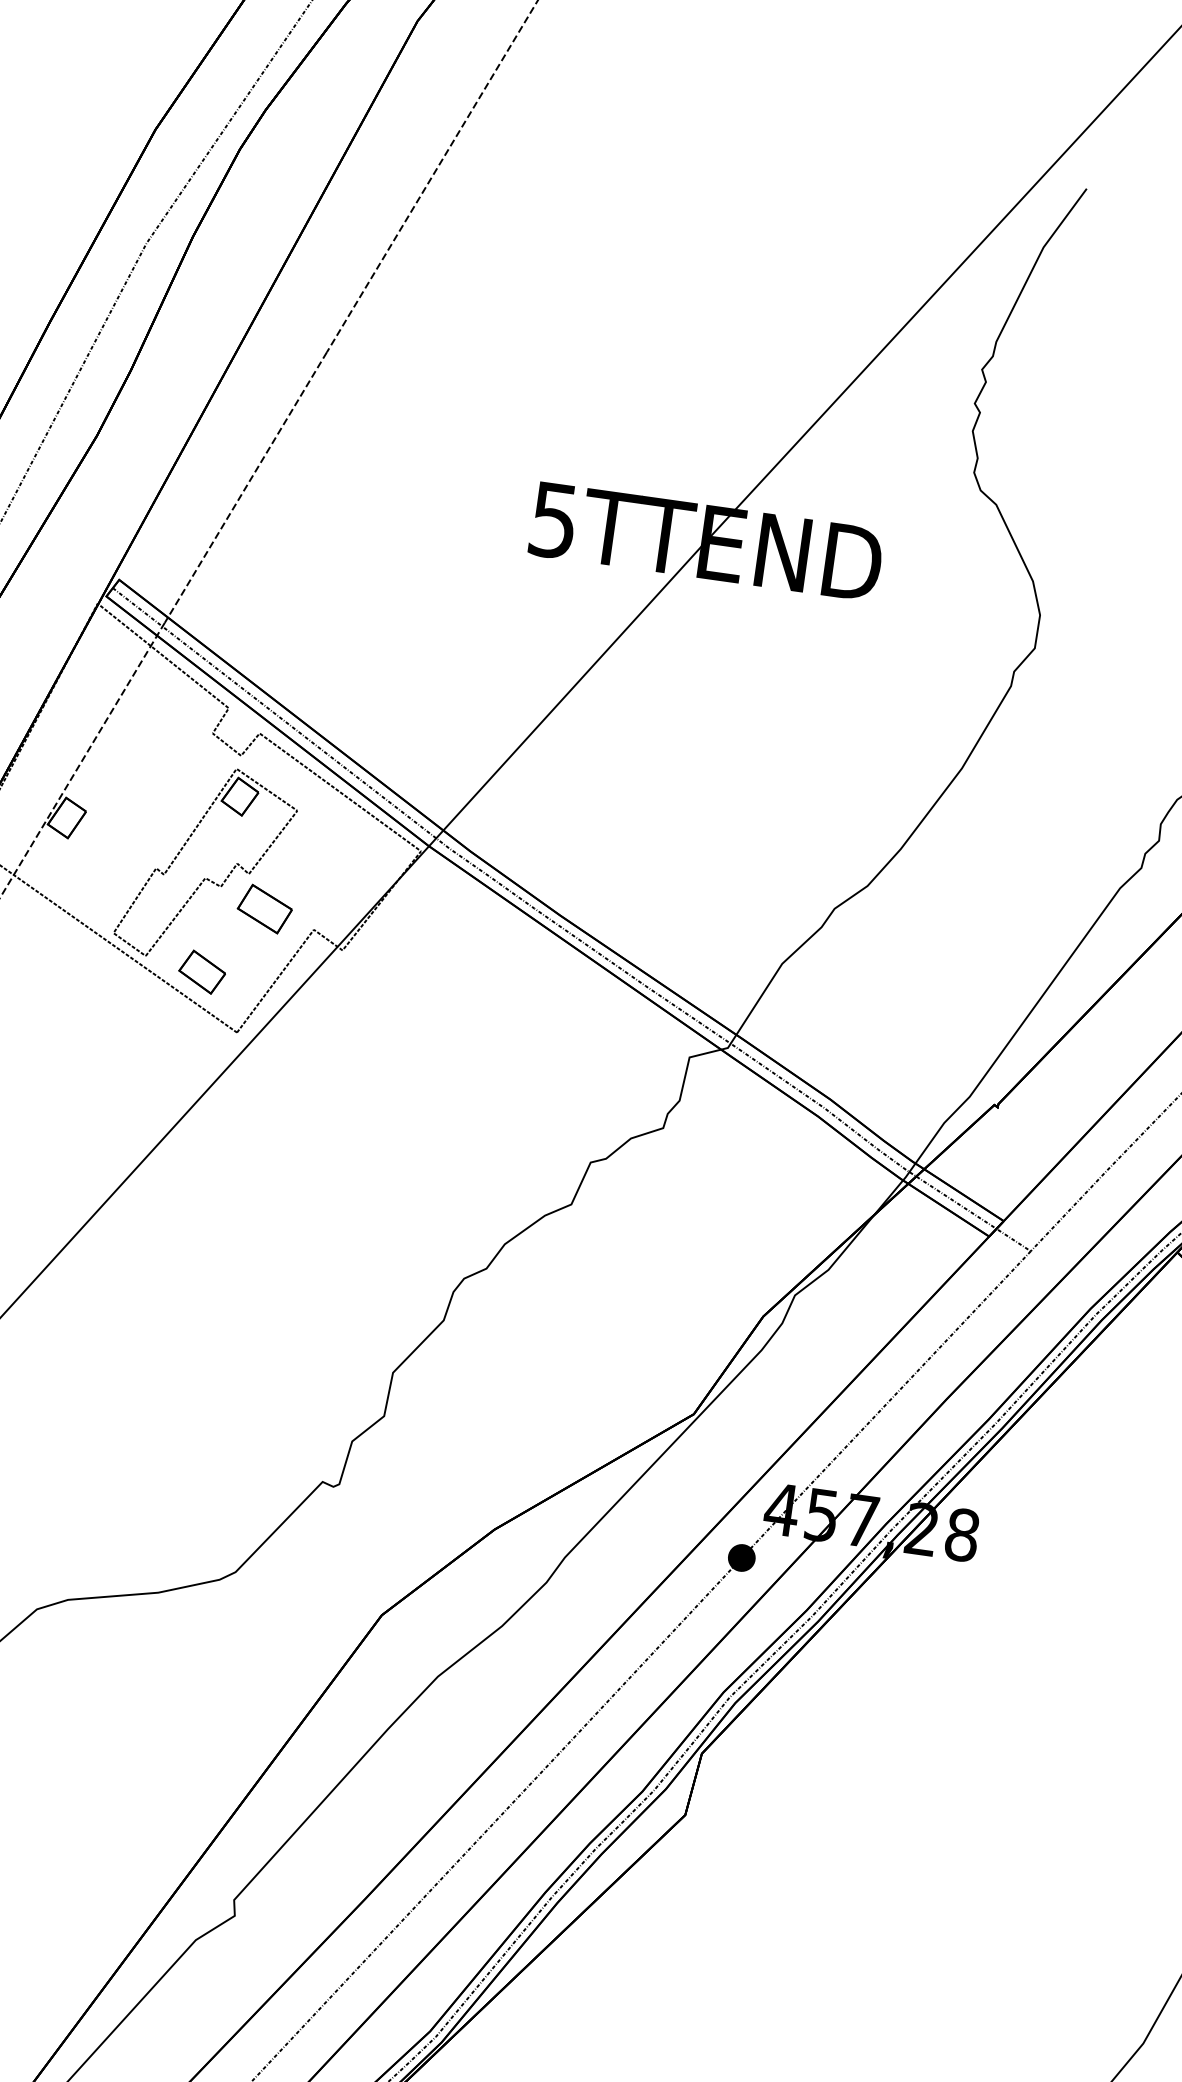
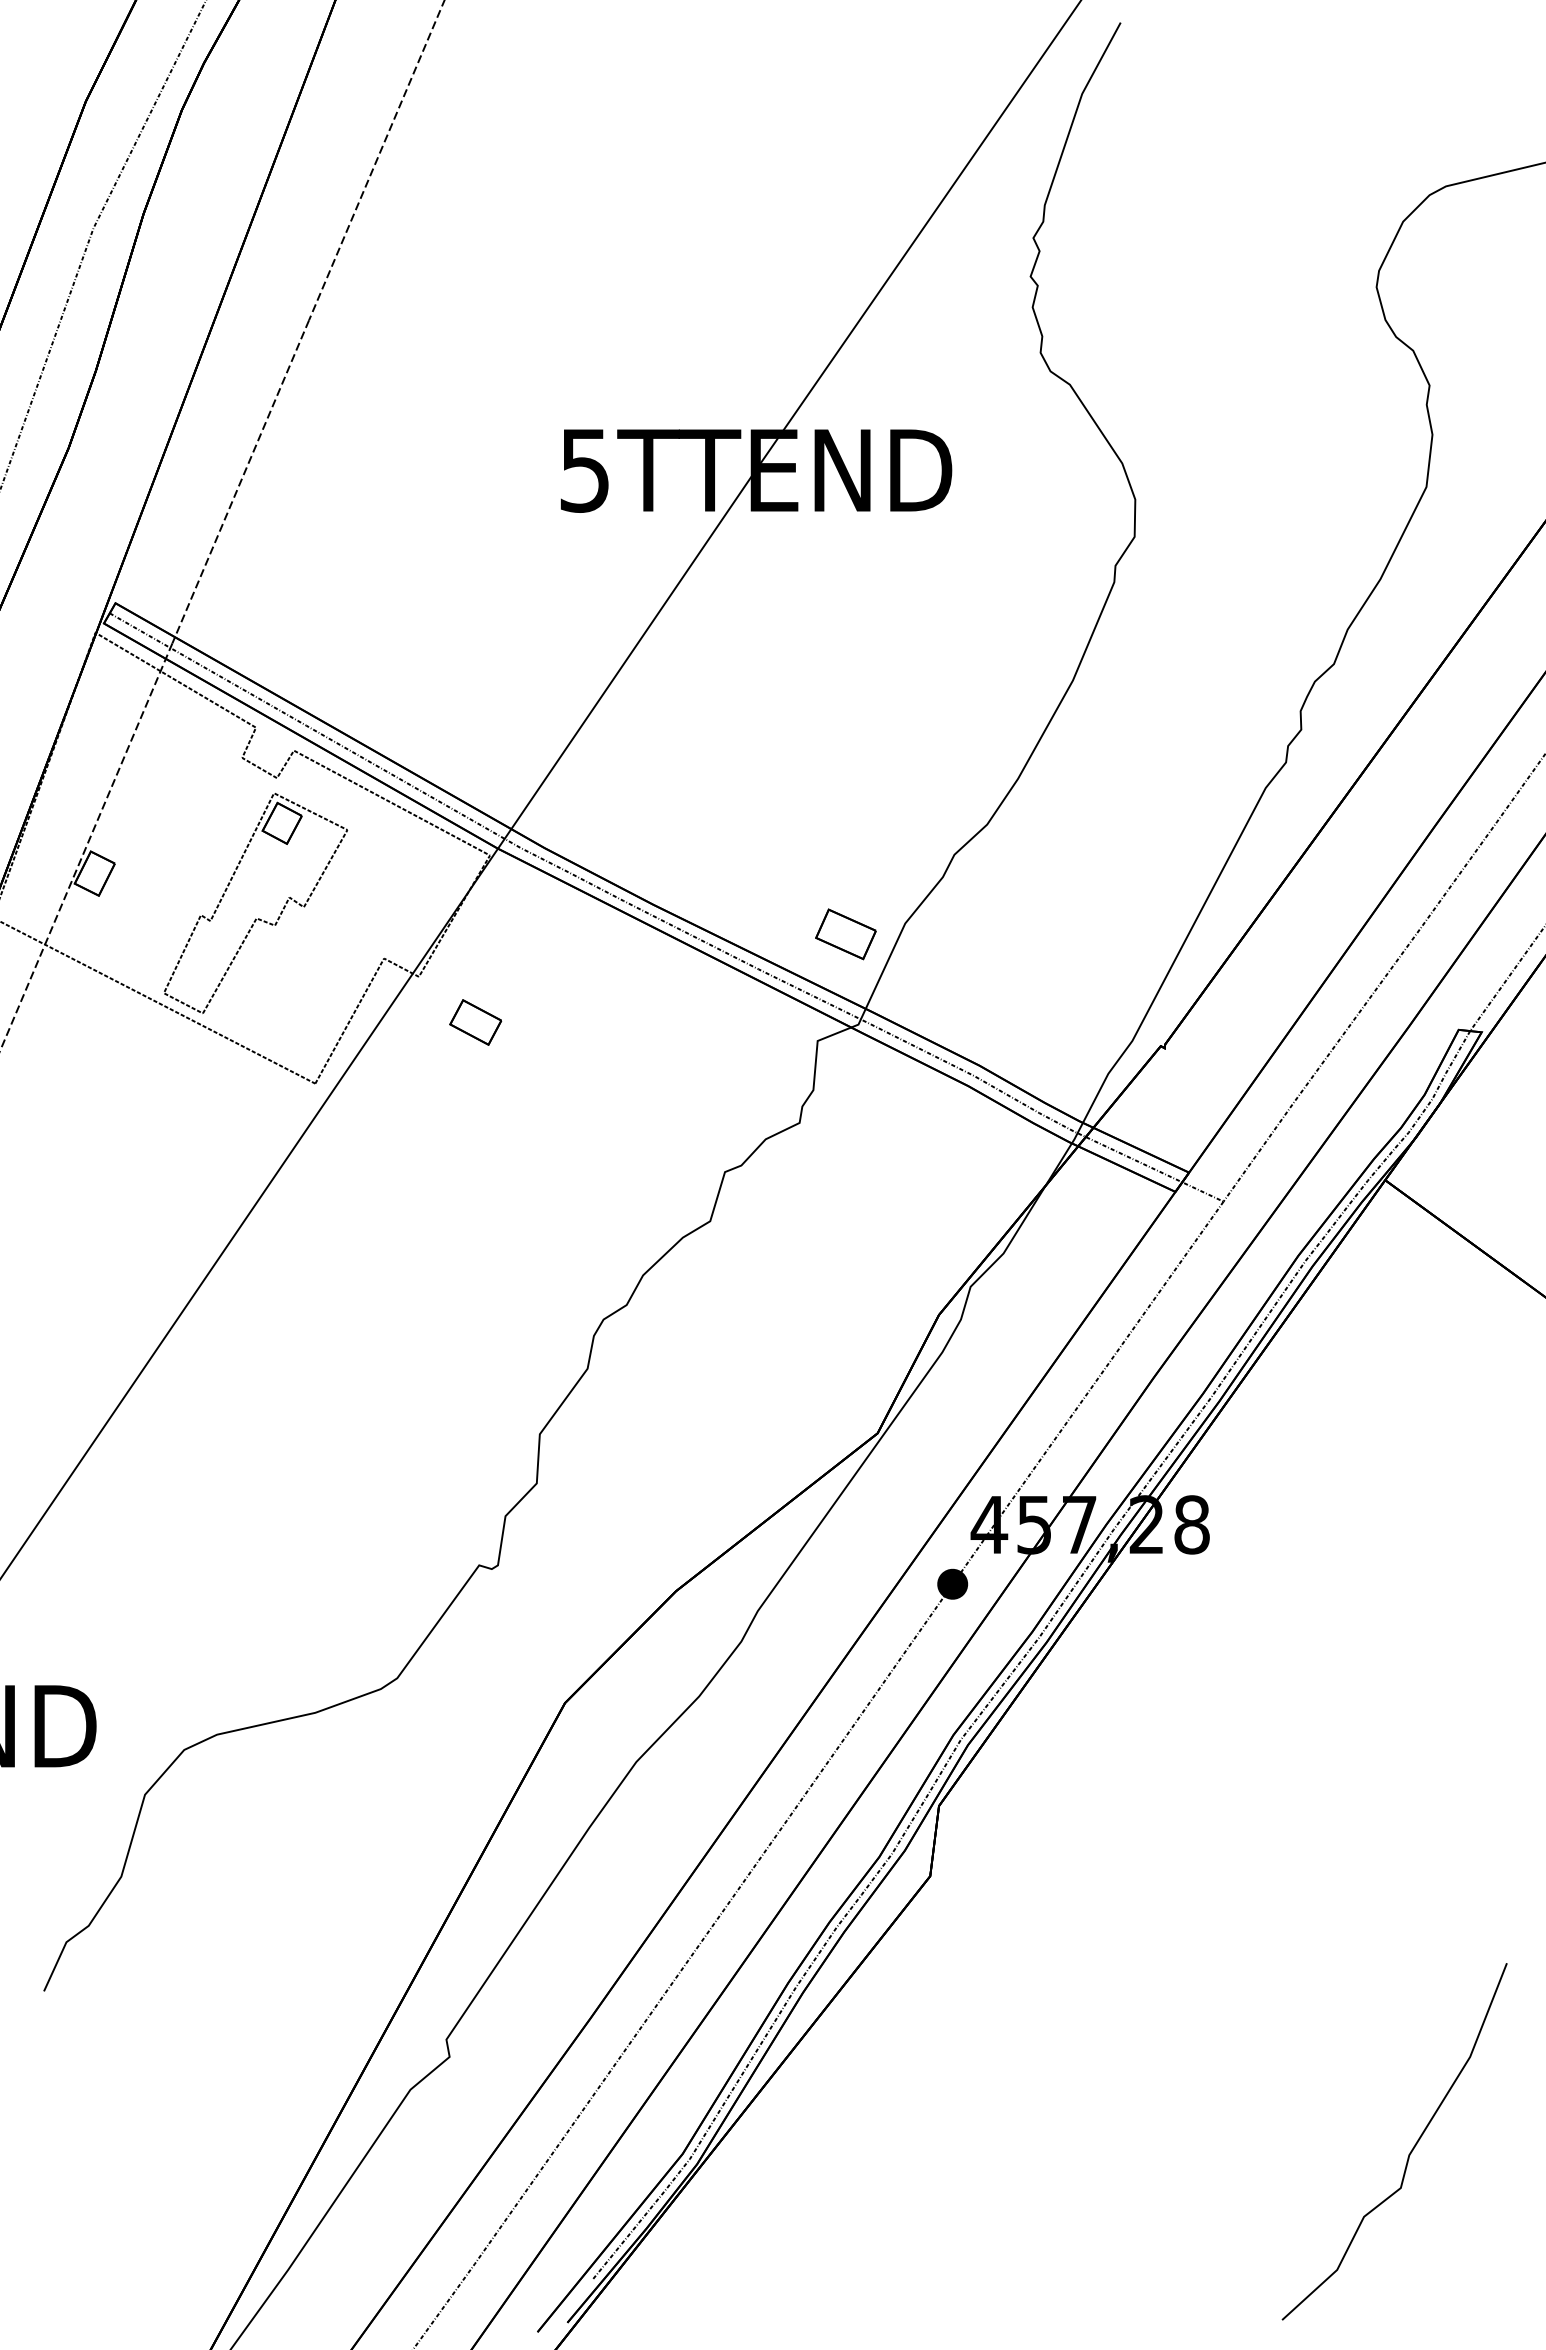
part: (264, 909) -> (845, 934), moved
part: (202, 972) -> (475, 1022), moved

